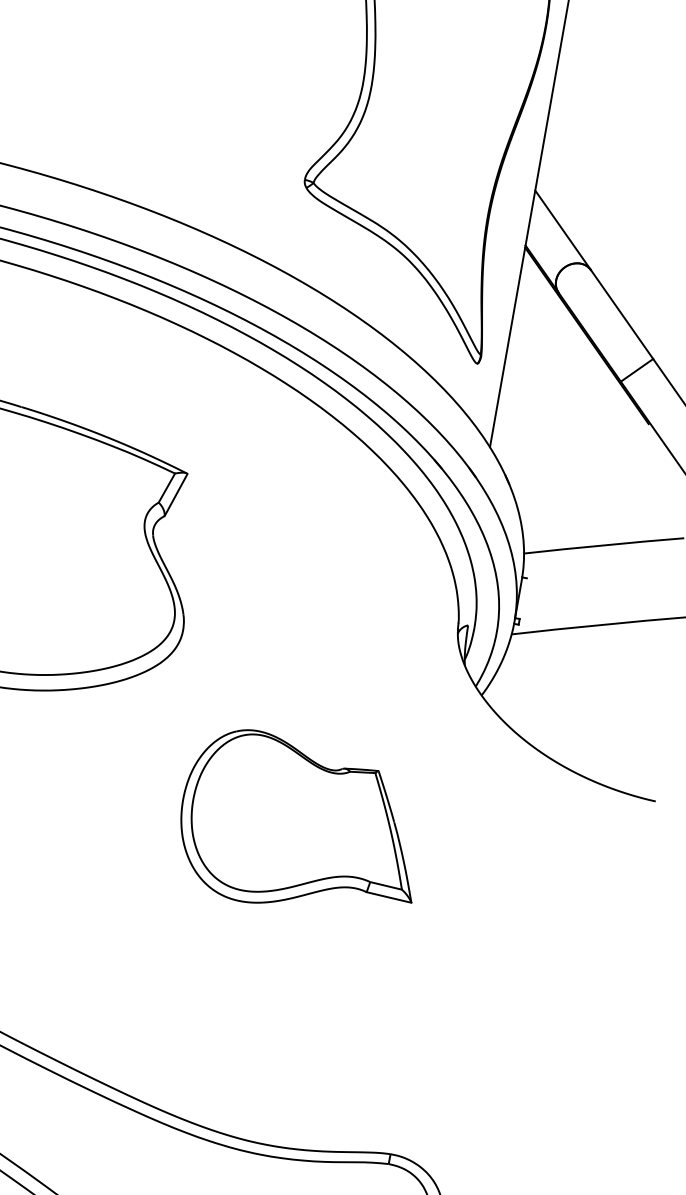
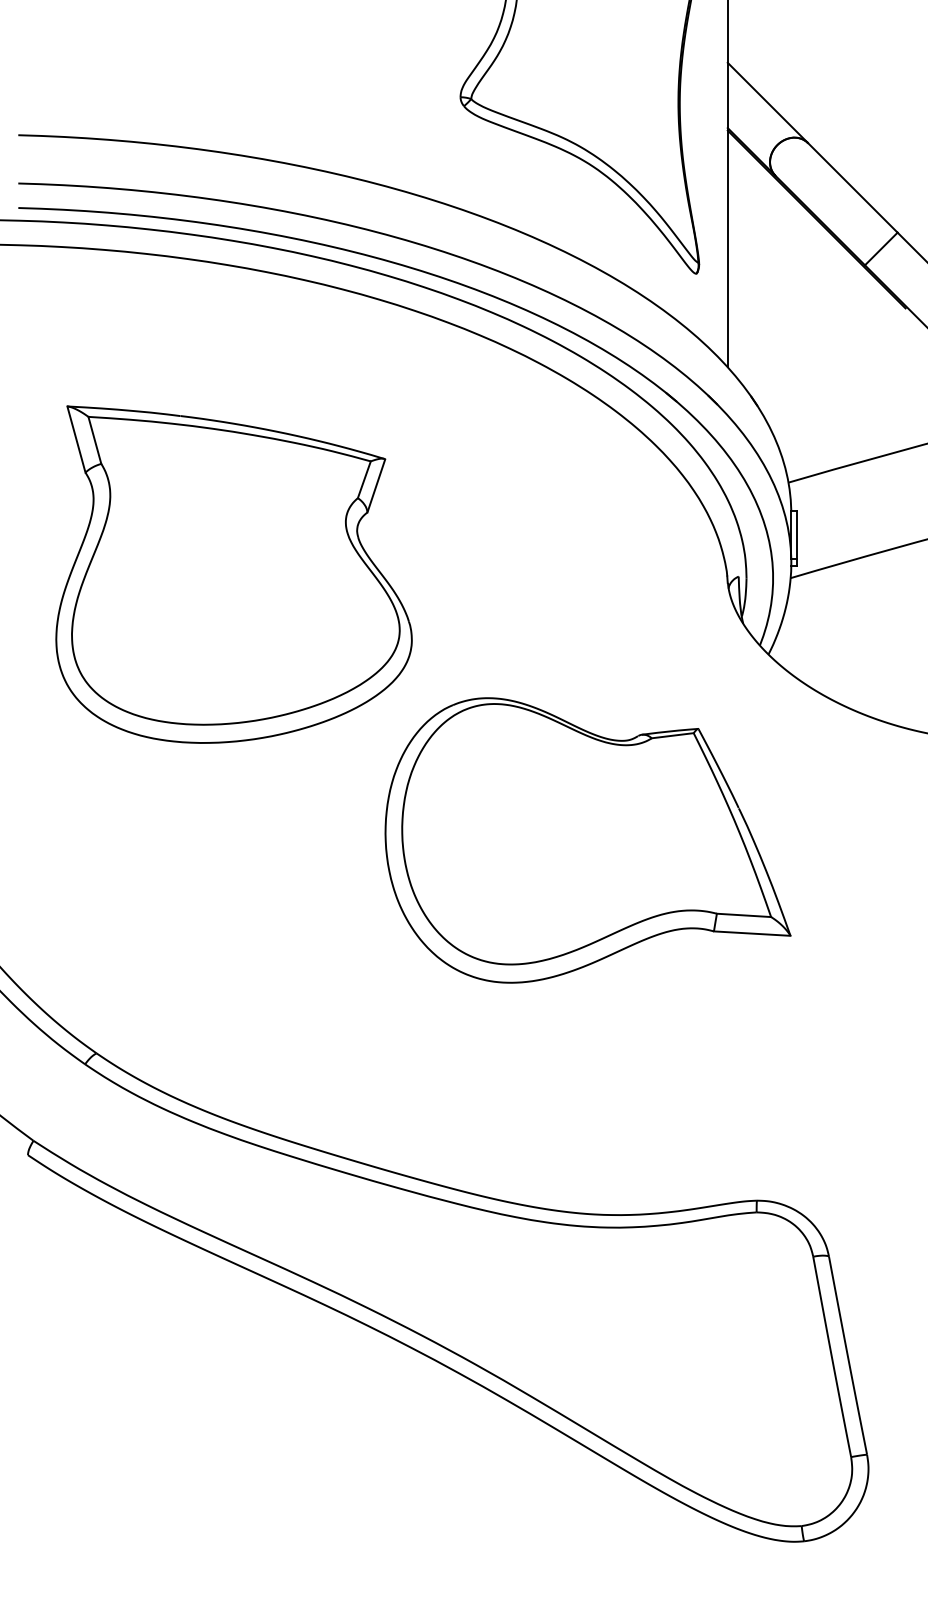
line: (523, 598) -> (796, 534), added
part: (301, 825) -> (587, 840), size x1.43

